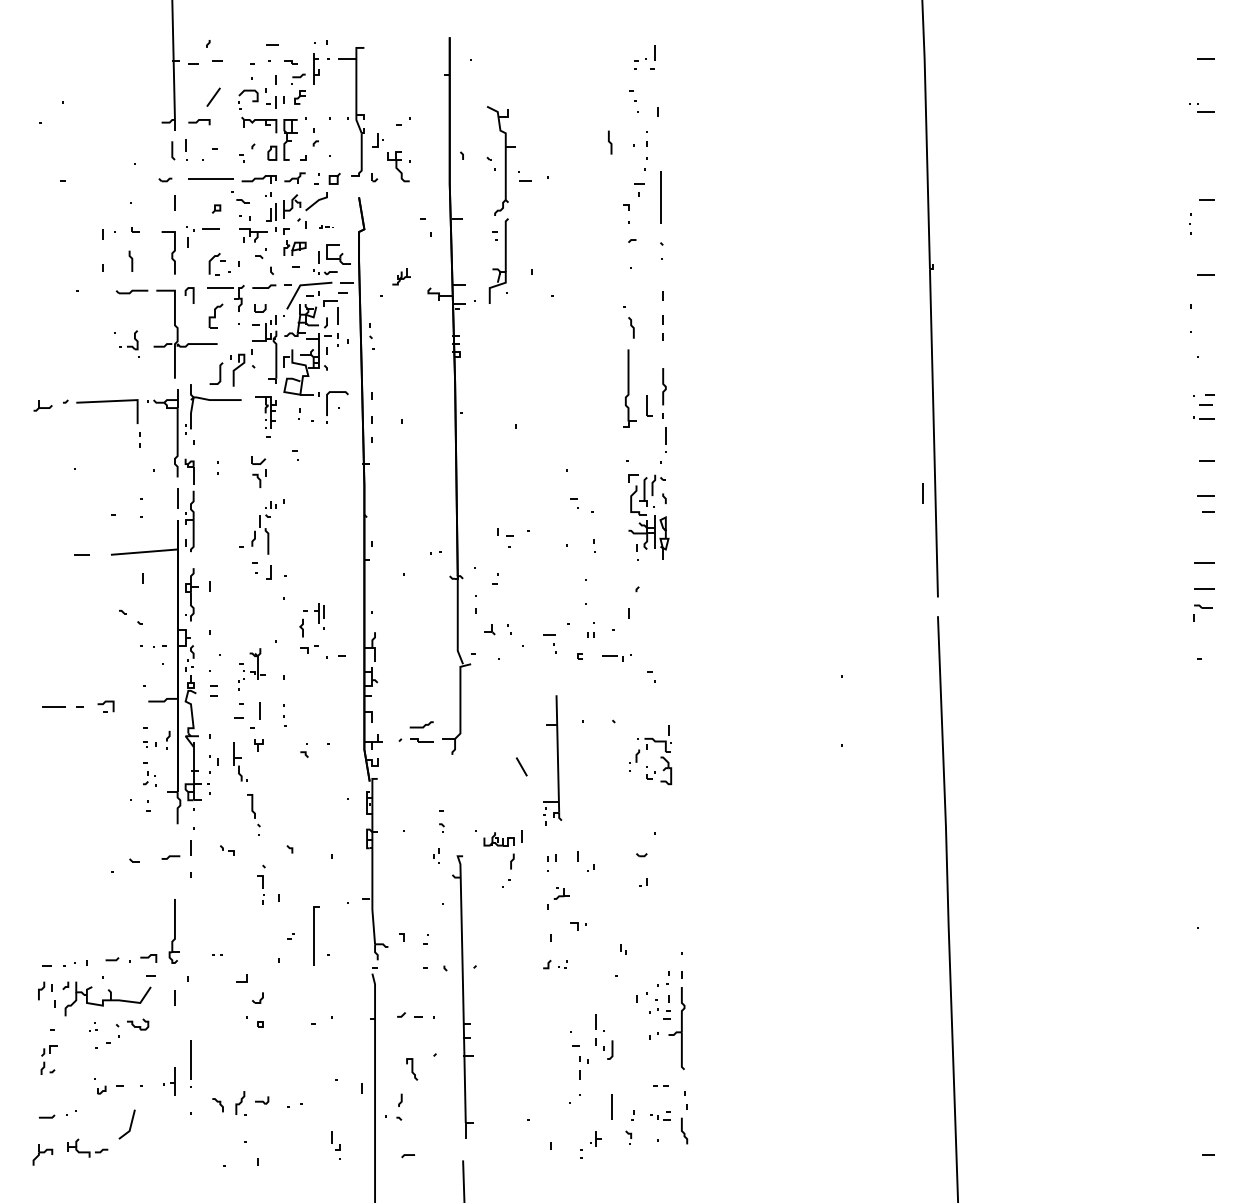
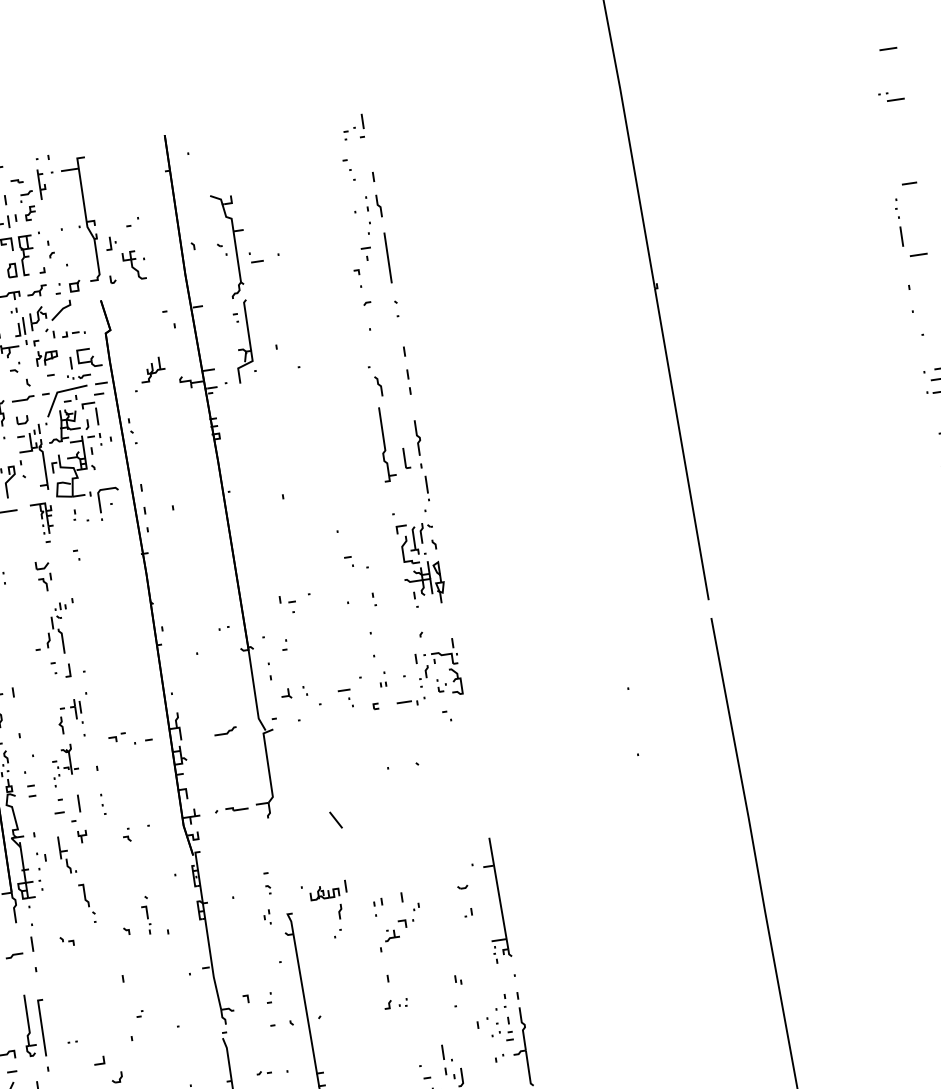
line: (610, 142) -> (379, 205), moved
part: (326, 226) -> (73, 332), size x1.67
part: (401, 276) -> (152, 369), size x1.43
line: (922, 493) -> (900, 236), moved
part: (318, 620) -> (76, 716), moved
curve: (421, 726) -> (225, 732), moved
part: (647, 749) -> (435, 663), moved
part: (552, 760) -> (494, 900), moved
part: (261, 884) -> (146, 914), moved
part: (578, 926) -> (406, 923), moved
line: (314, 935) -> (42, 1027), moved
part: (409, 1015) -> (264, 1072), size x0.62

